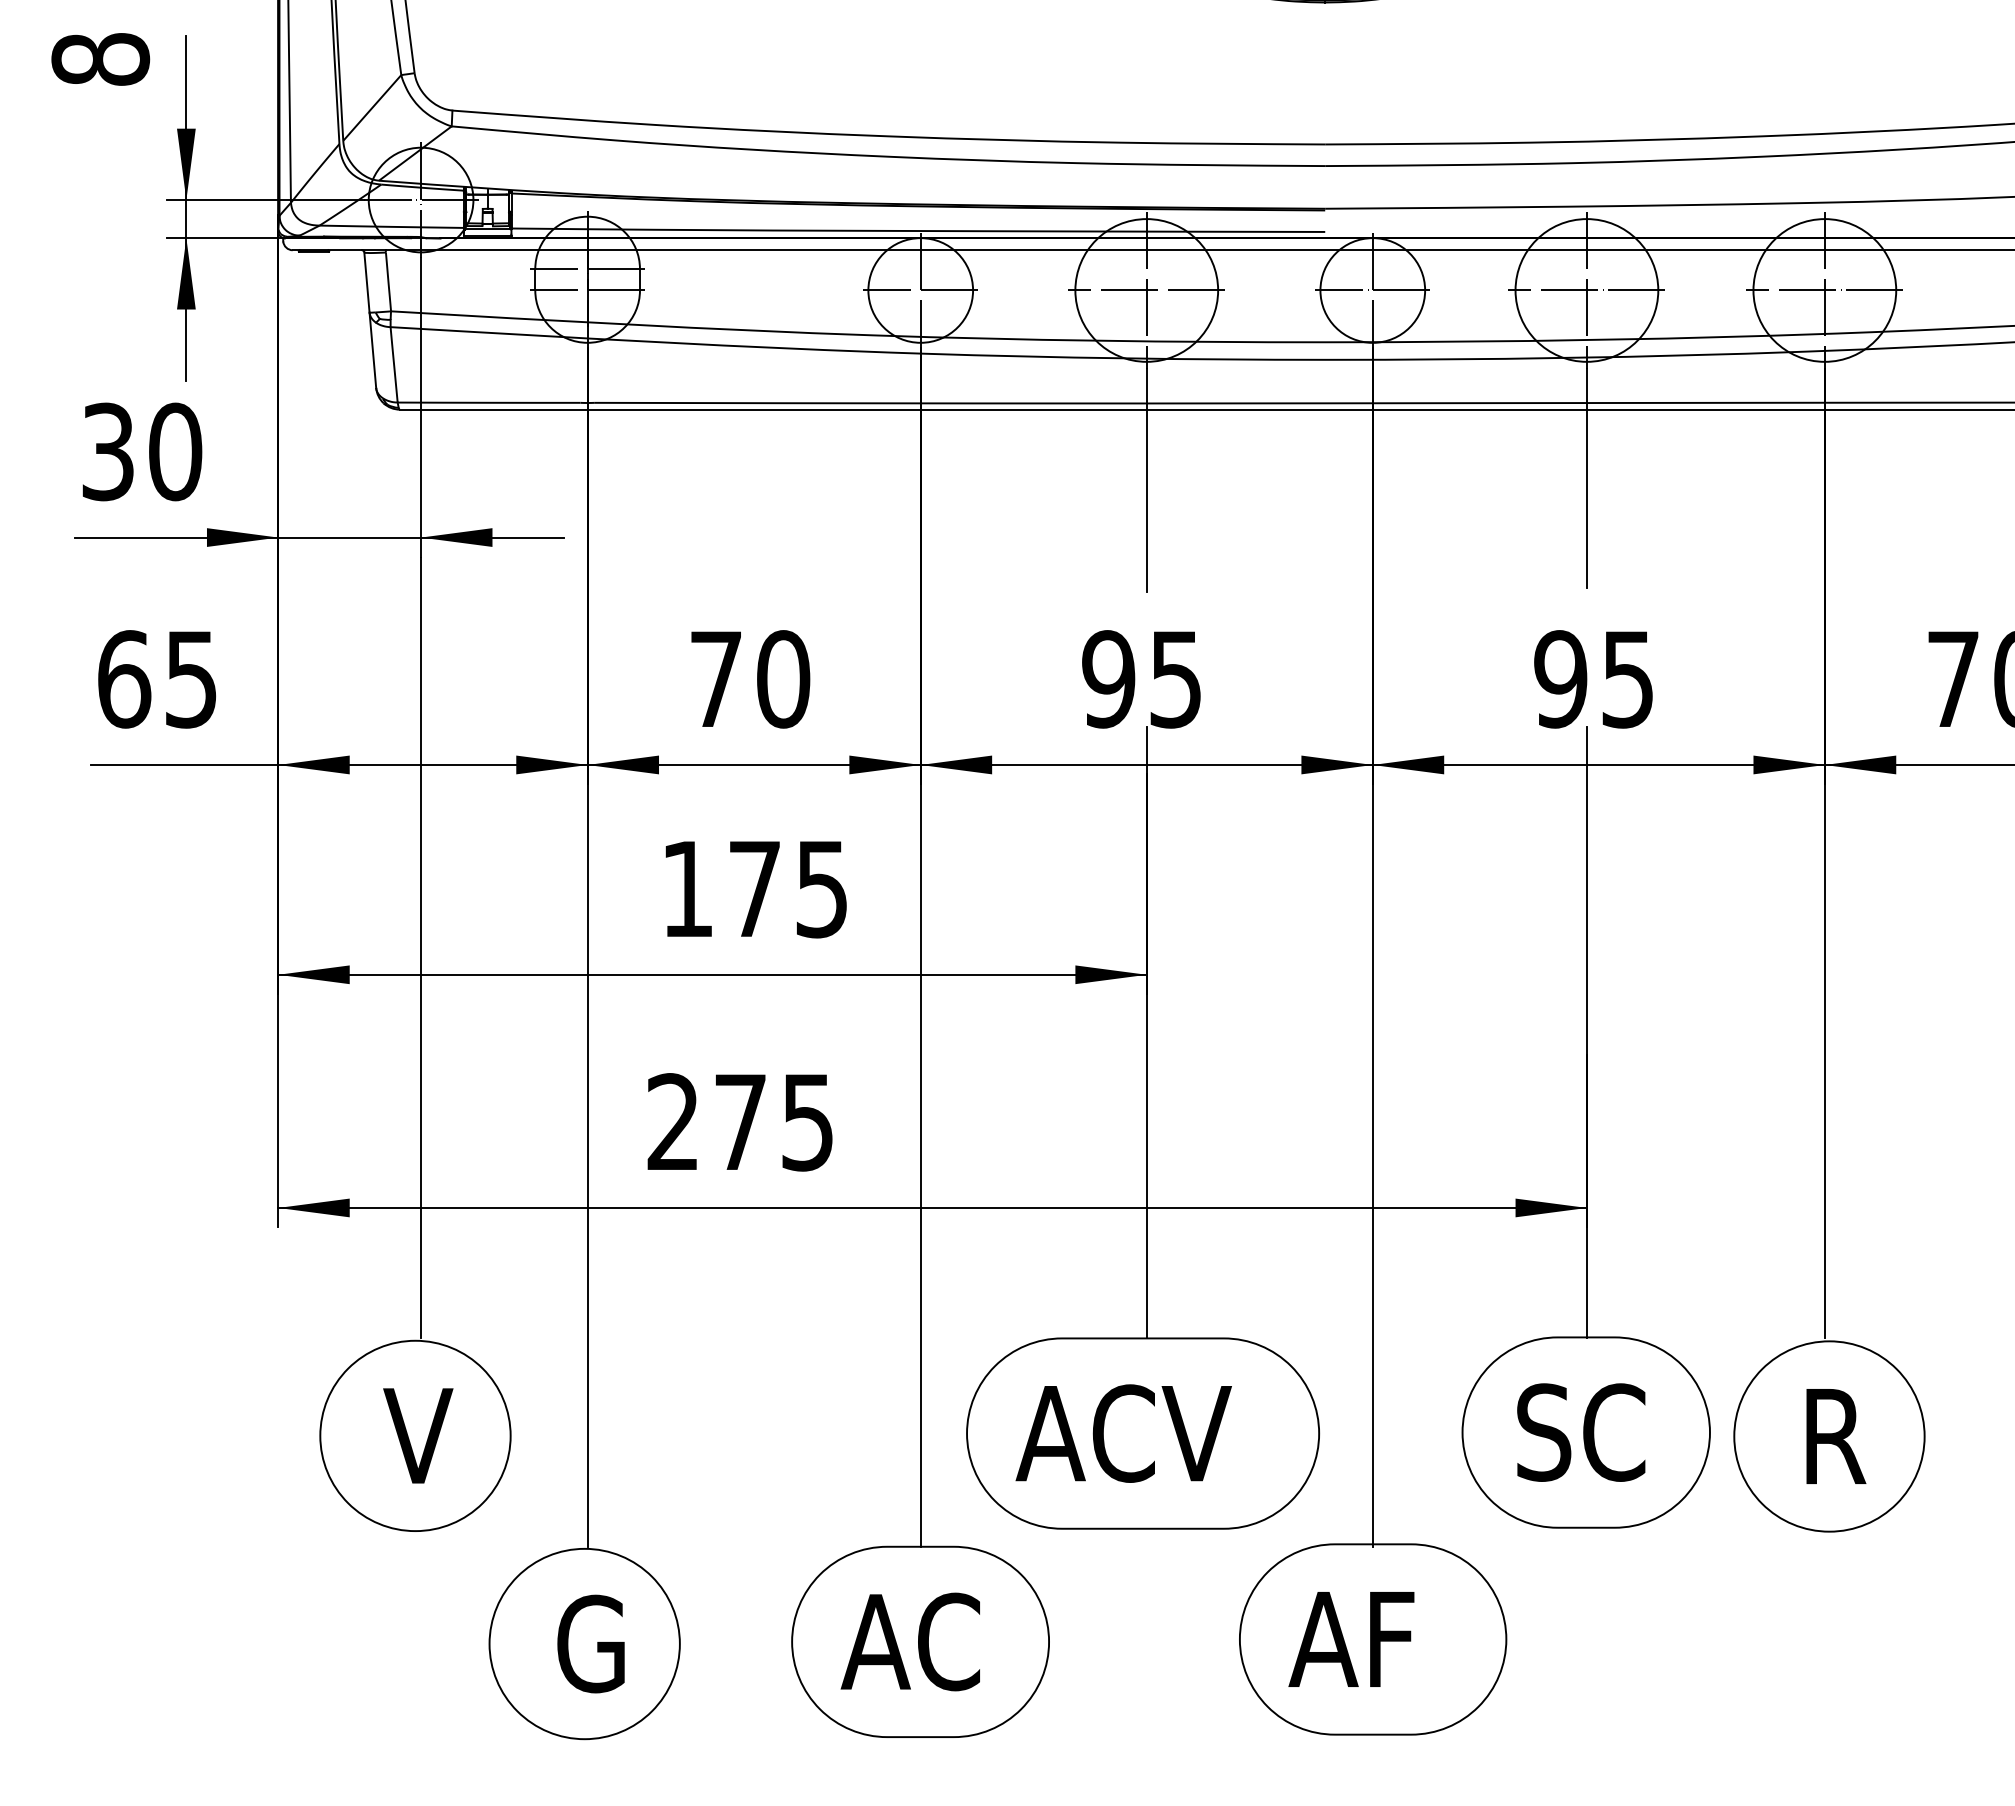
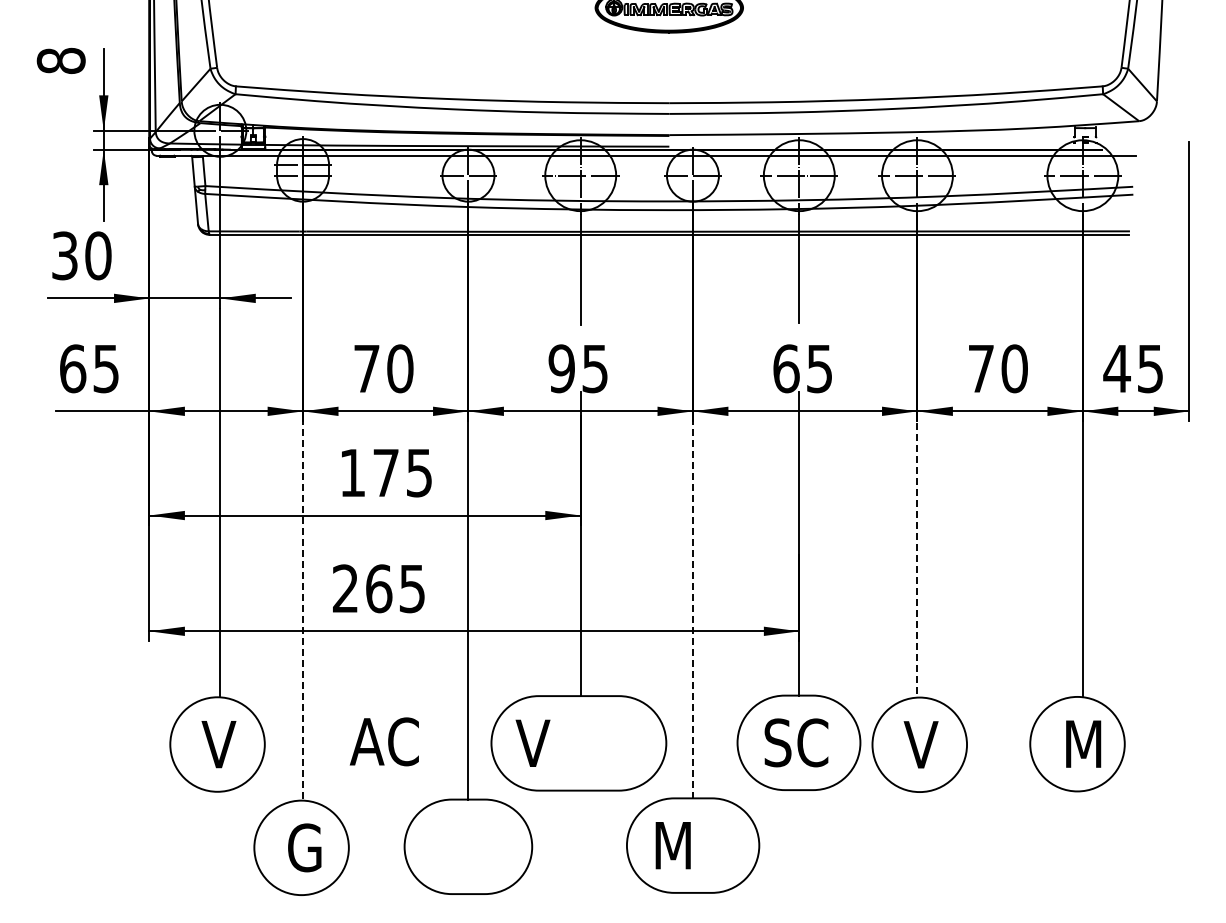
text: (1561, 678) -> (786, 368), 95 -> 65
line: (1824, 1051) -> (917, 553), solid -> dashed
text: (741, 1121) -> (379, 588), 275 -> 265
line: (588, 1151) -> (303, 603), solid -> dashed
line: (1371, 1151) -> (692, 603), solid -> dashed
text: (1122, 1433) -> (568, 743), ACV -> V
text: (1830, 1435) -> (920, 744), R -> V
text: (1351, 1639) -> (682, 845), AF -> M
text: (908, 1641) -> (383, 741), moved

